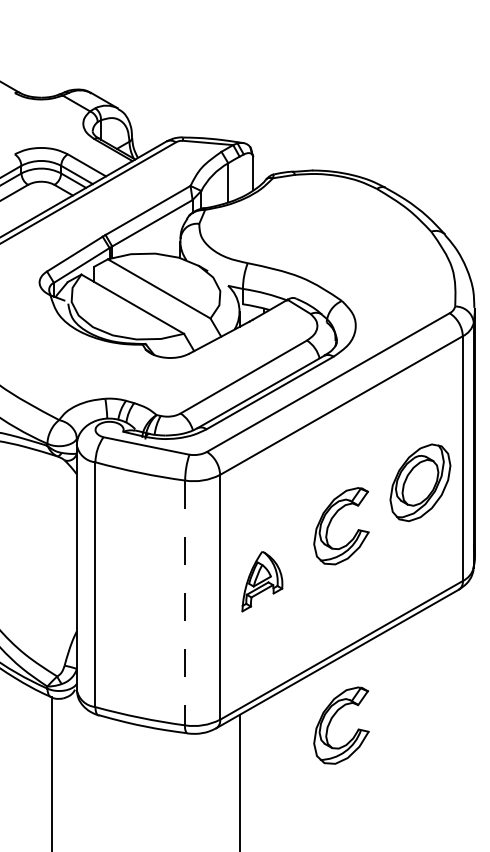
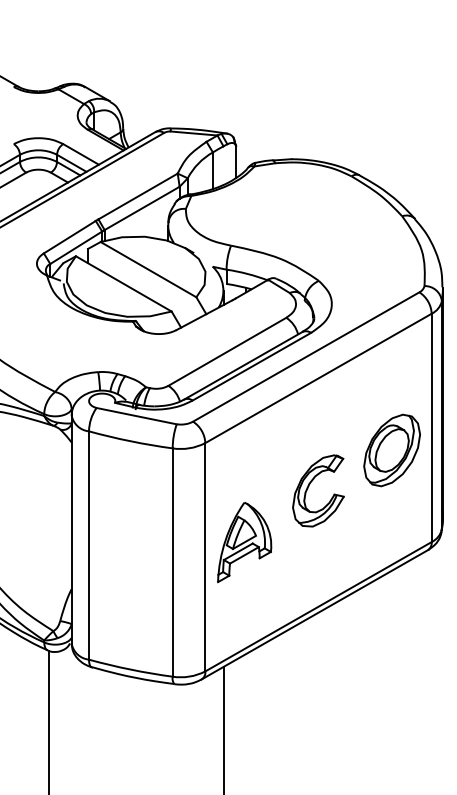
part: (262, 581) -> (244, 542), size x1.43
line: (184, 603) -> (172, 563), dashed -> solid
part: (331, 720) -> (309, 672), removed

